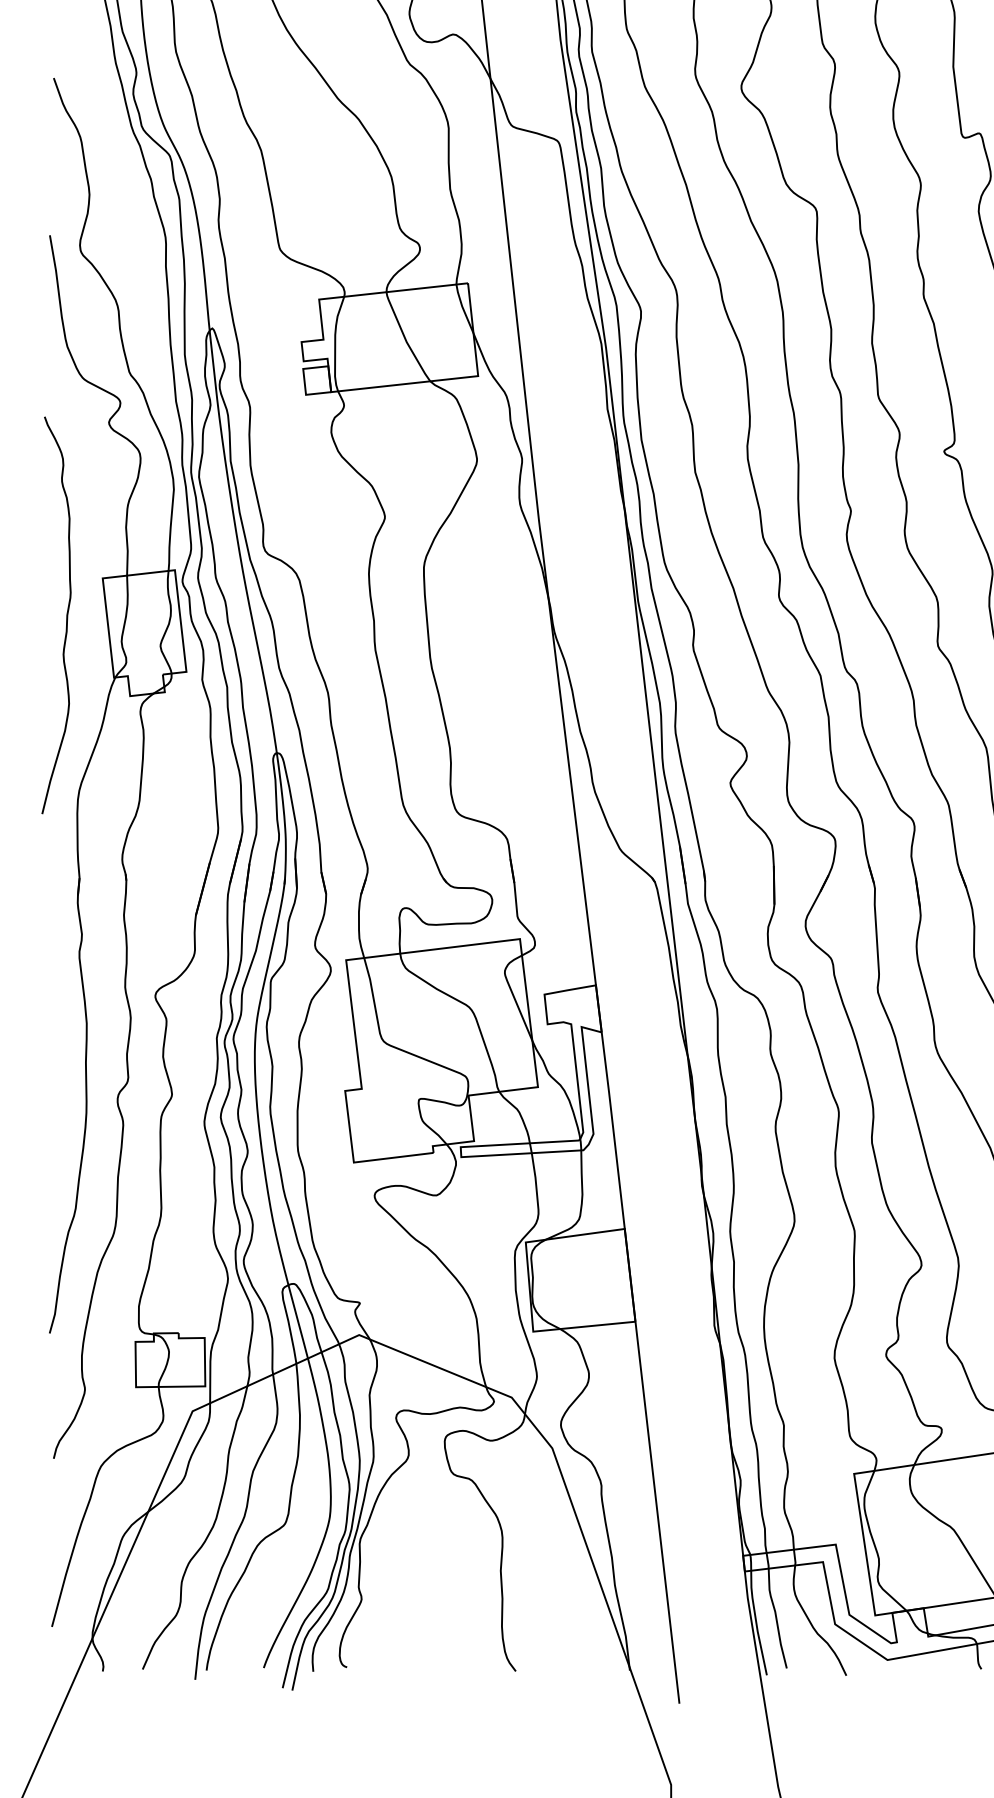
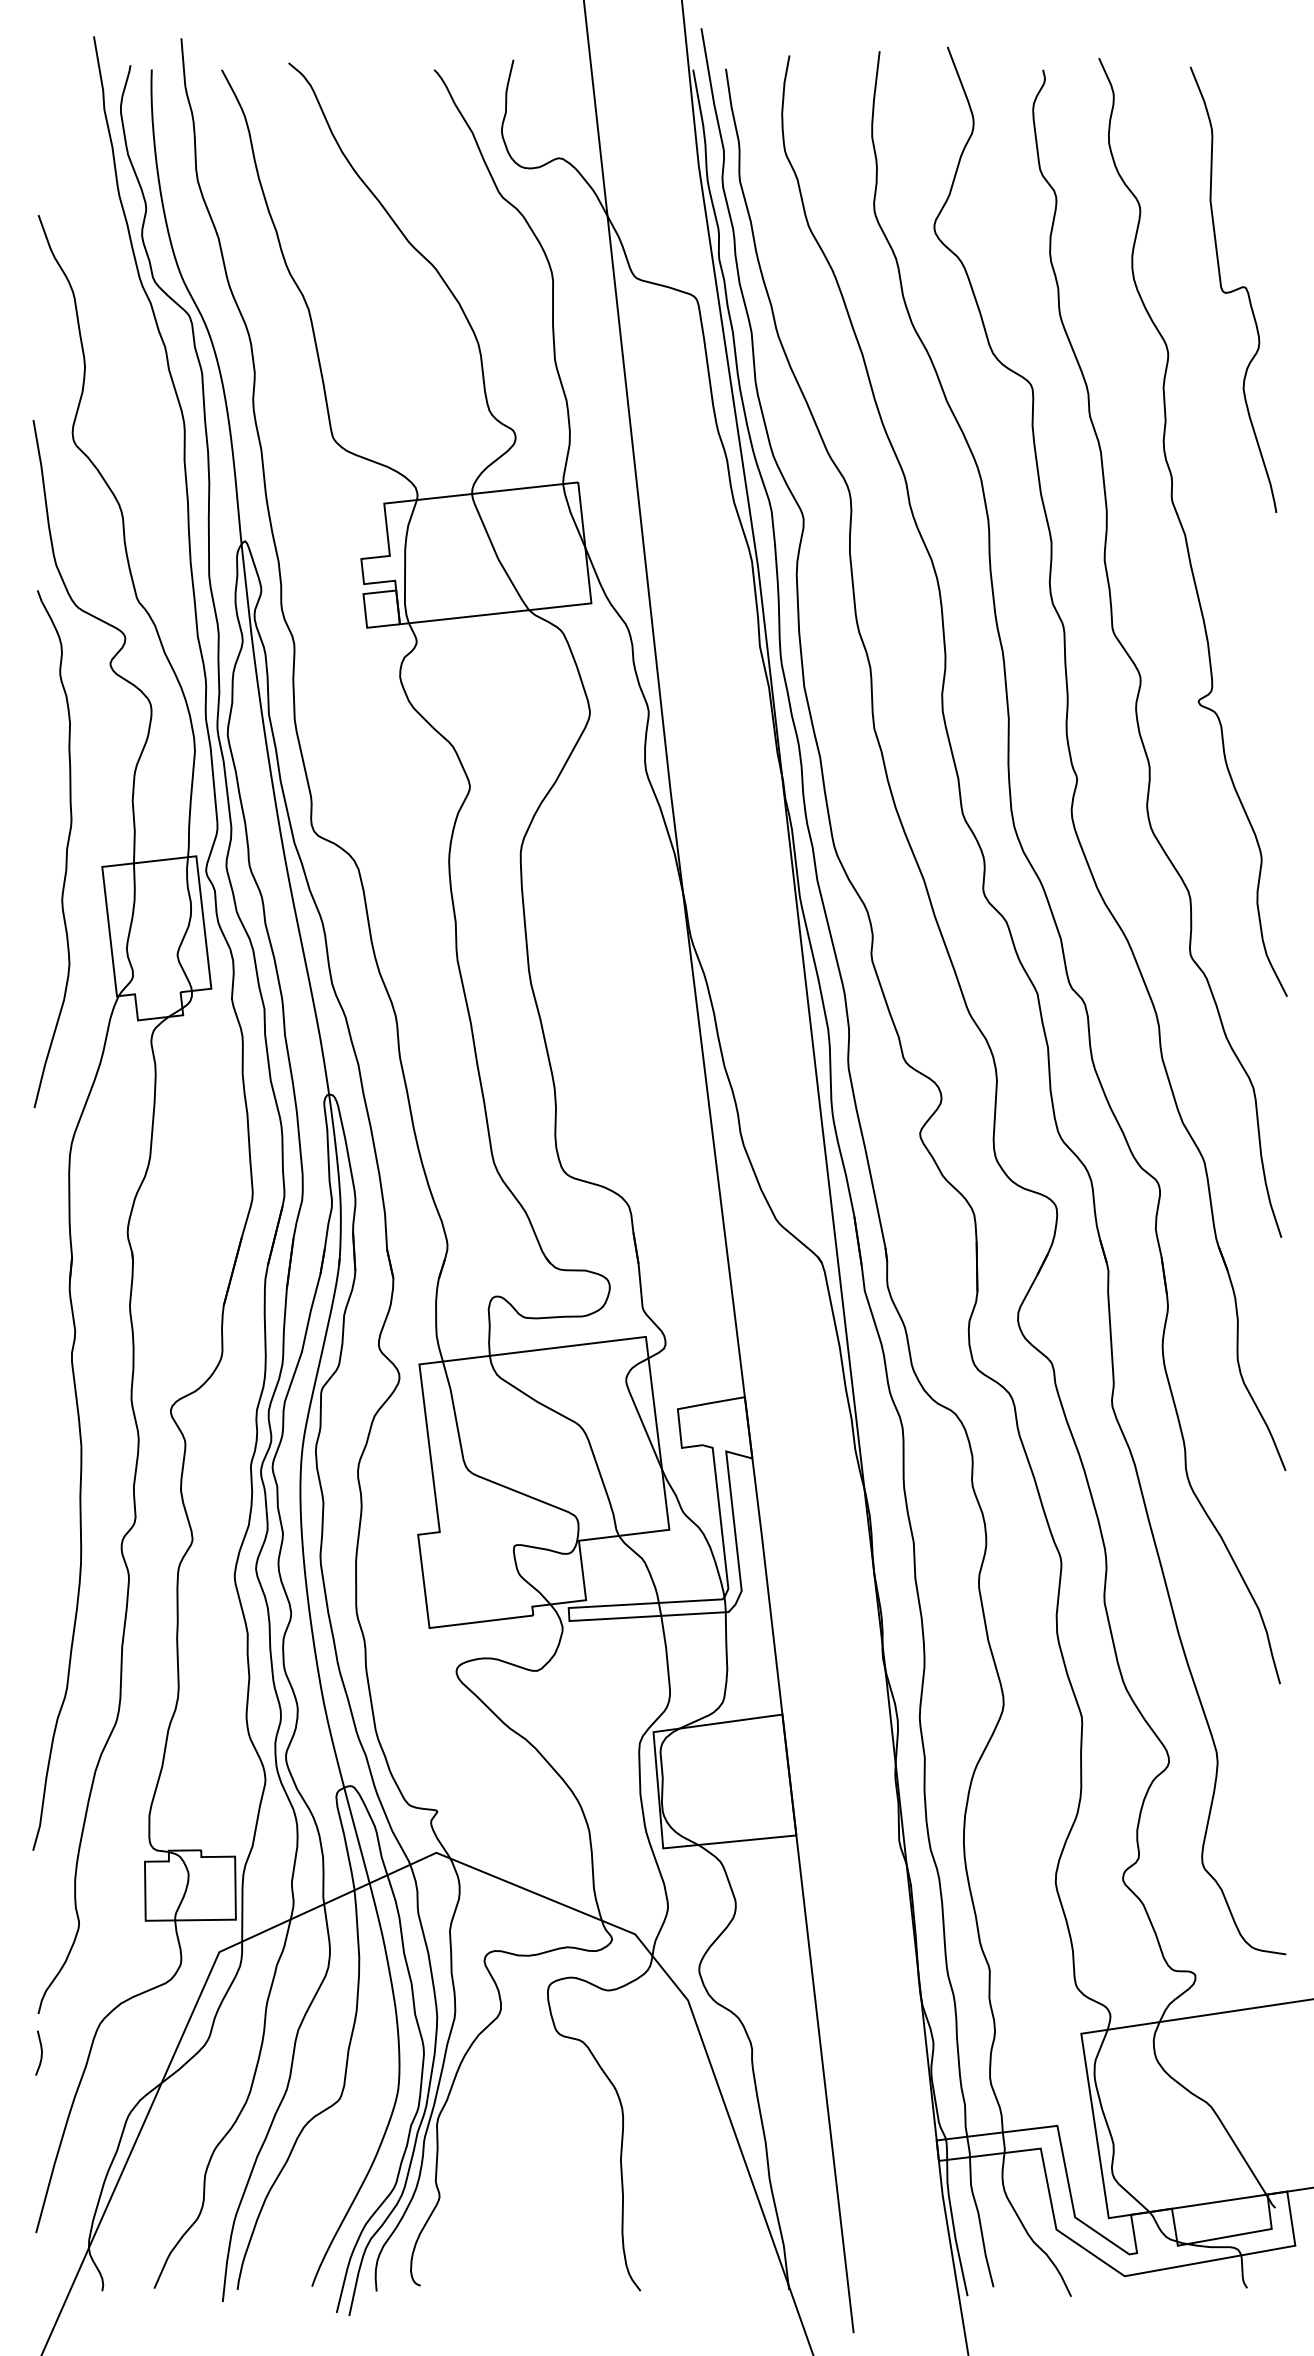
curve: (66, 615) -> (66, 849), moved
curve: (56, 1488) -> (41, 2052), added

